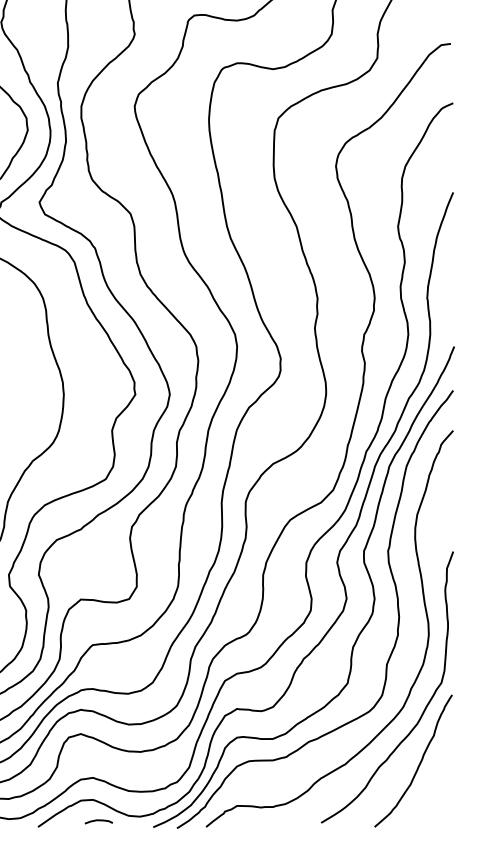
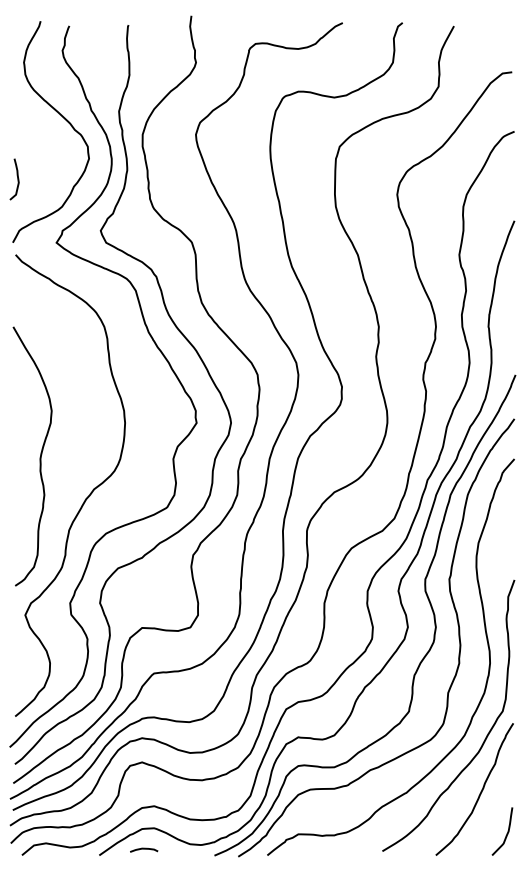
curve: (445, 805) -> (506, 833), added
curve: (99, 821) -> (144, 849), moved

